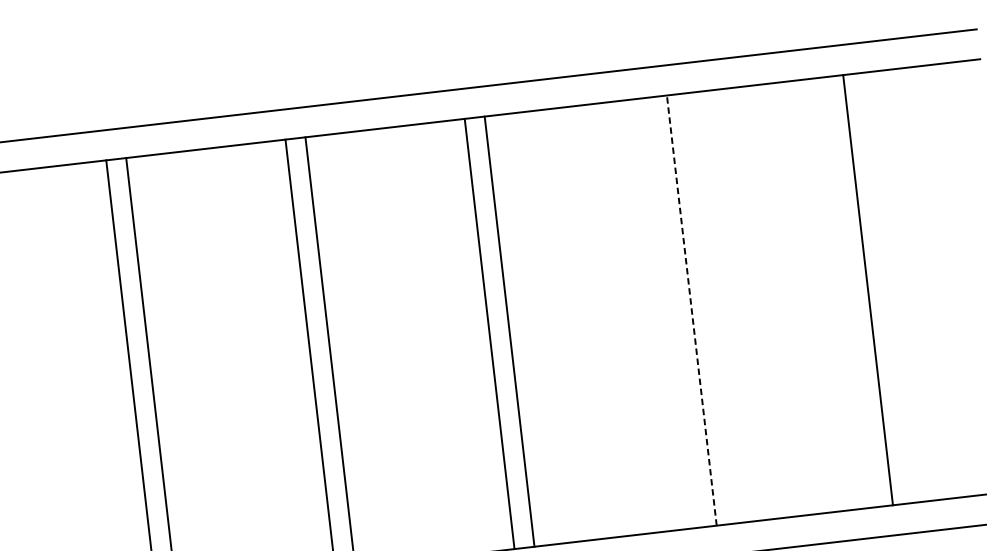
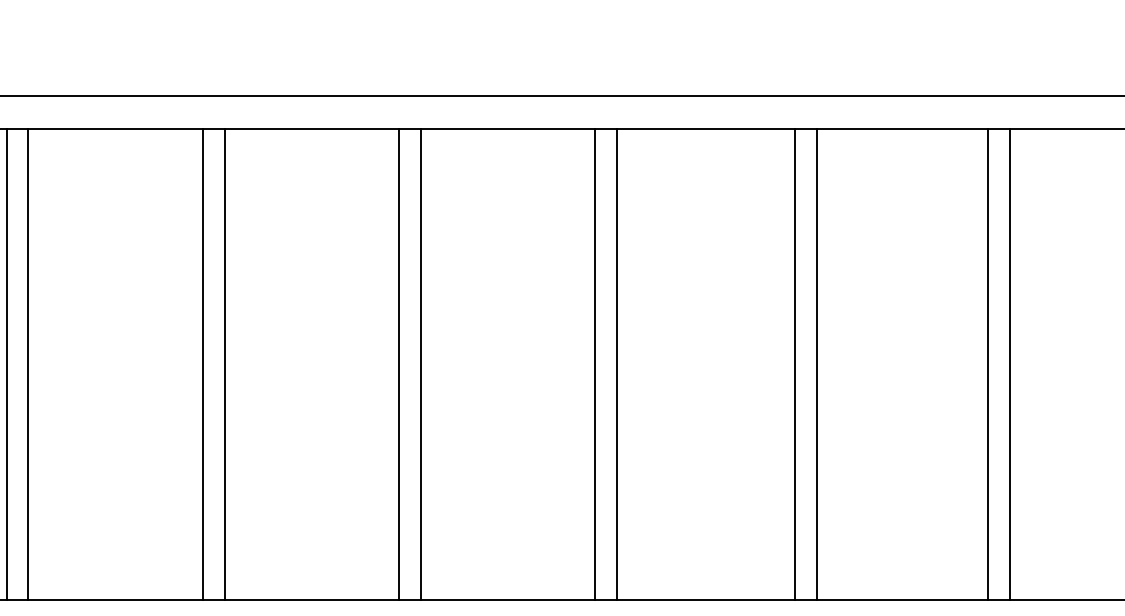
line: (847, 292) -> (987, 363), added
line: (691, 310) -> (816, 363), dashed -> solid
line: (671, 312) -> (794, 363), added

